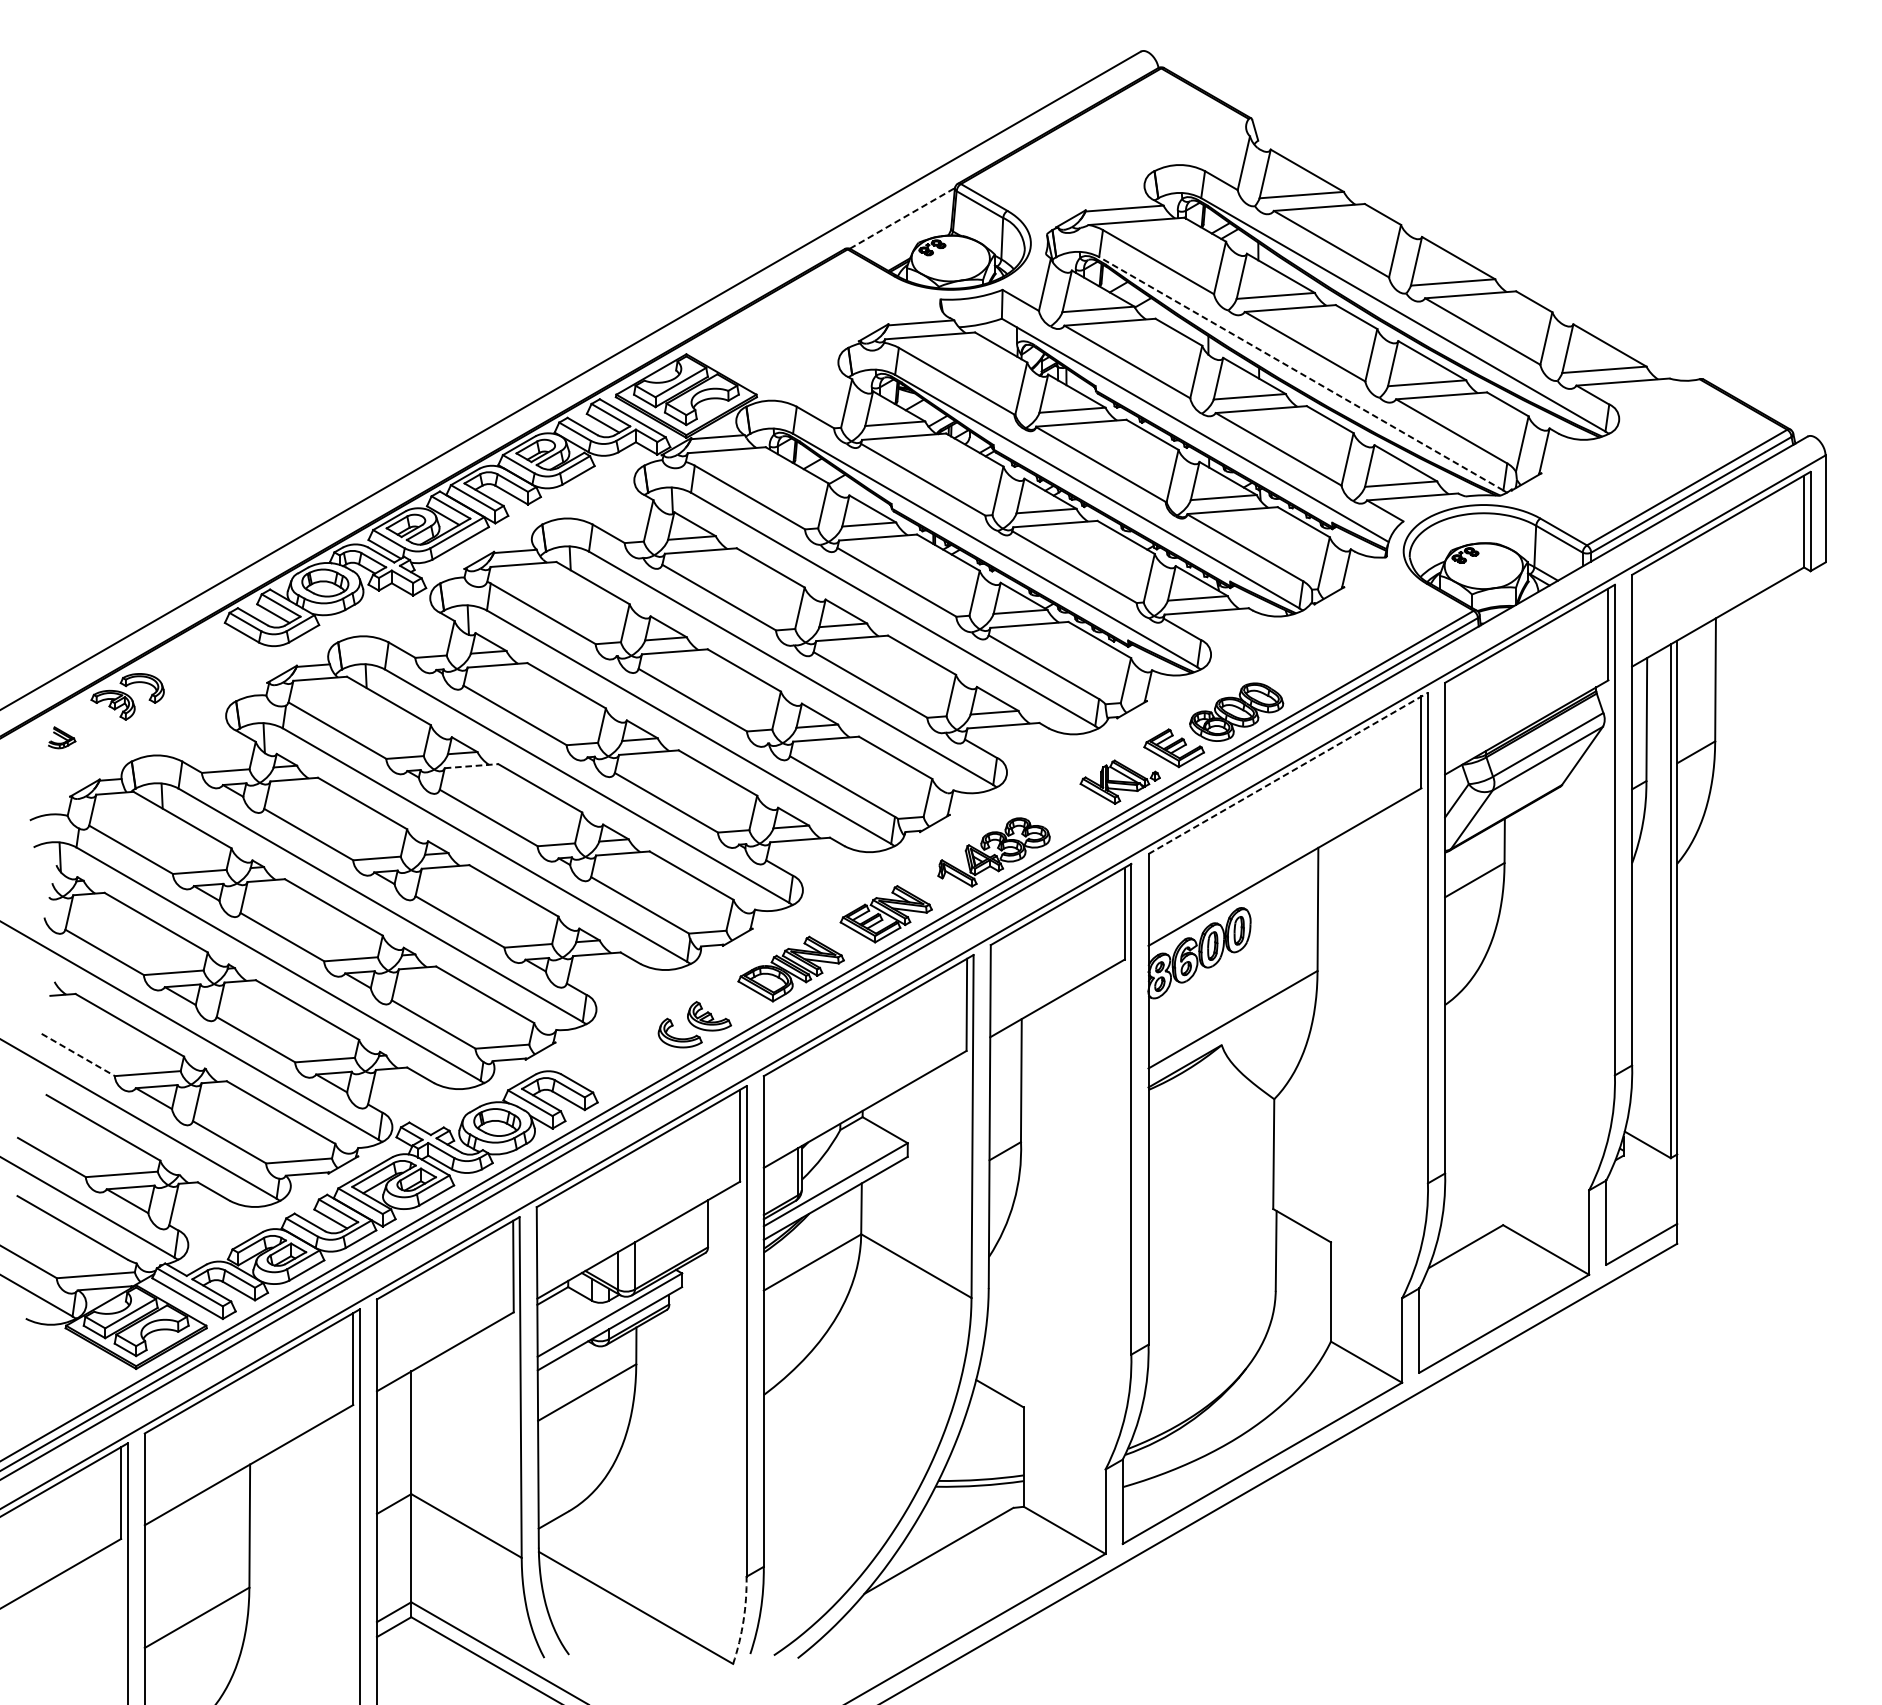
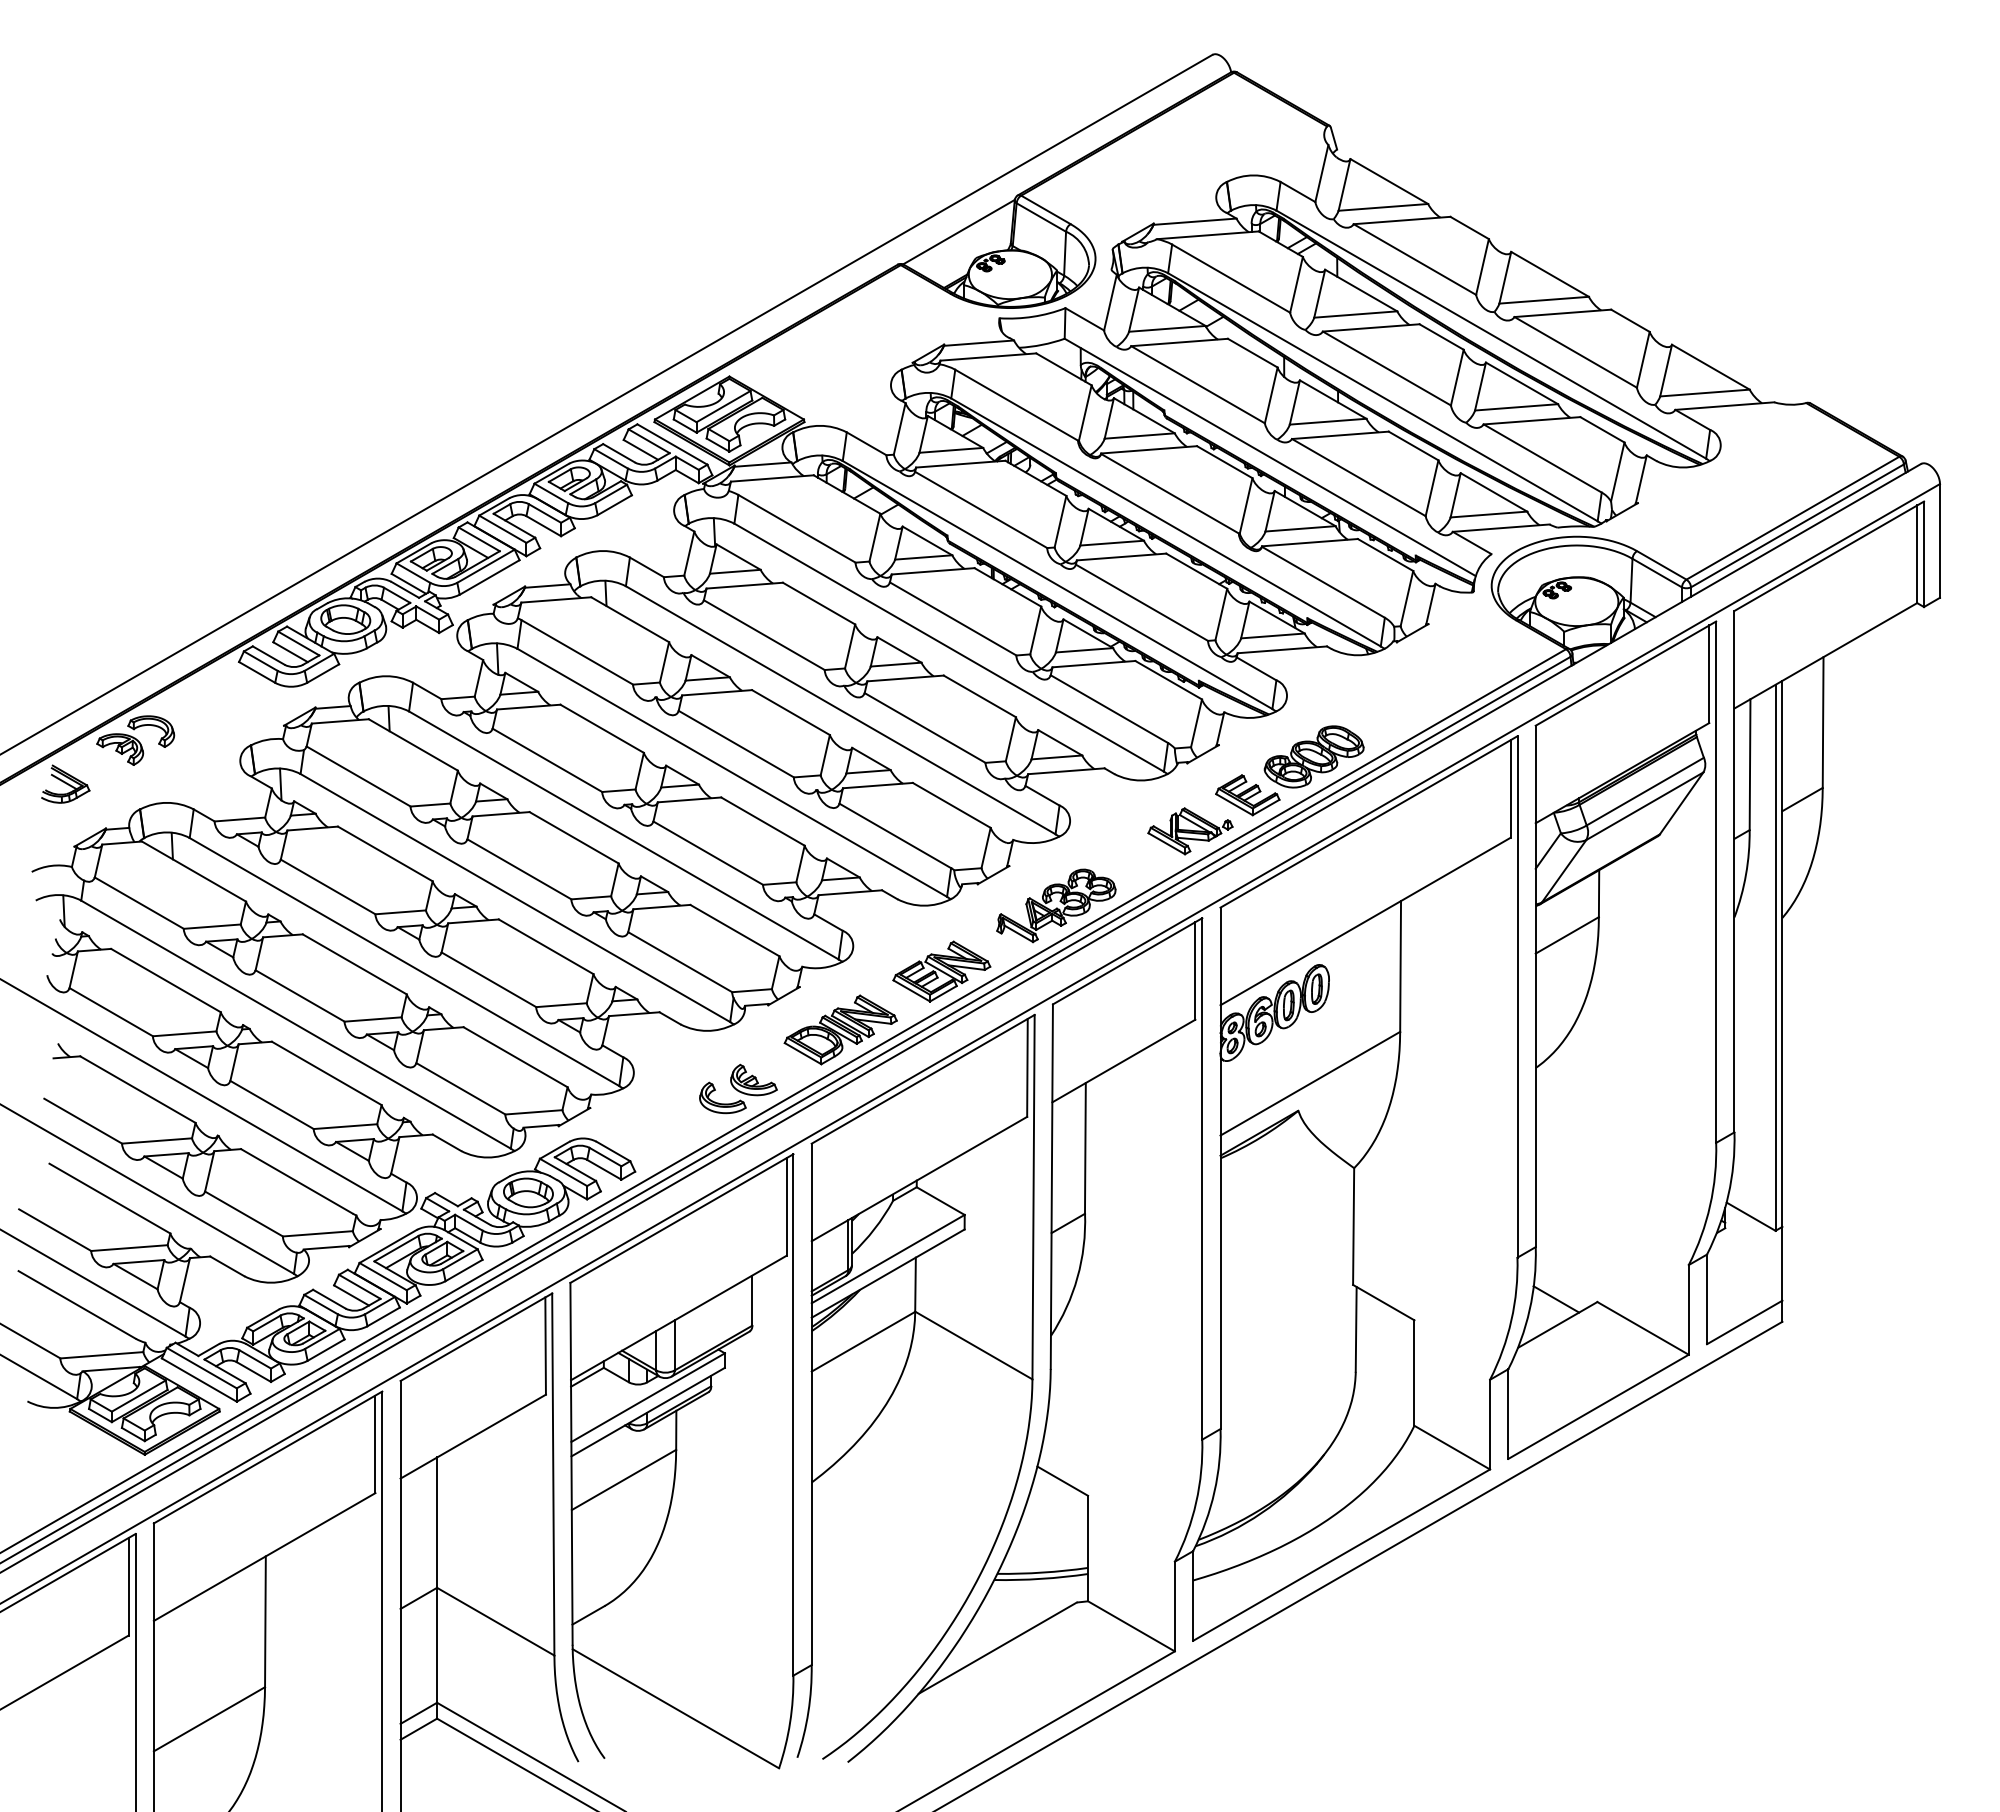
line: (902, 217) -> (959, 231), dashed -> solid
line: (1300, 374) -> (1382, 397), dashed -> solid
part: (61, 737) -> (65, 783), size x1.67
line: (471, 766) -> (501, 814), dashed -> solid
line: (1288, 772) -> (1369, 821), dashed -> solid
line: (78, 1055) -> (83, 1121), dashed -> solid
line: (1464, 1222) -> (1556, 1299), added
arc: (743, 1620) -> (790, 1722), dashed -> solid

